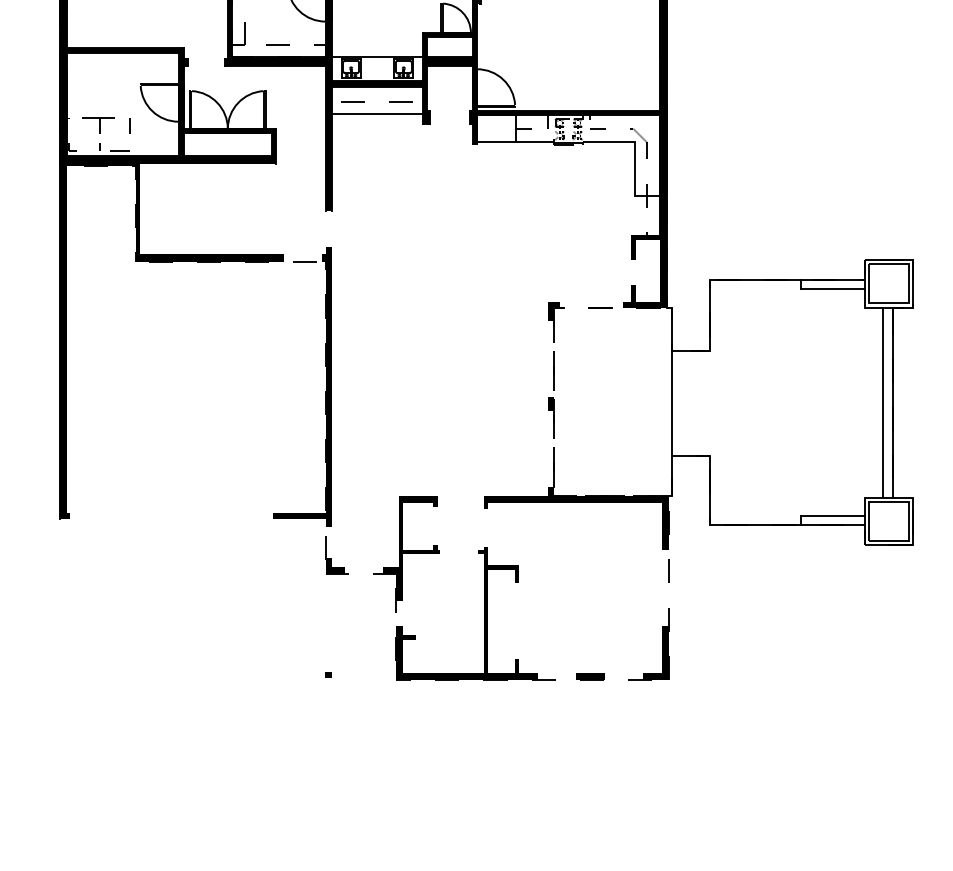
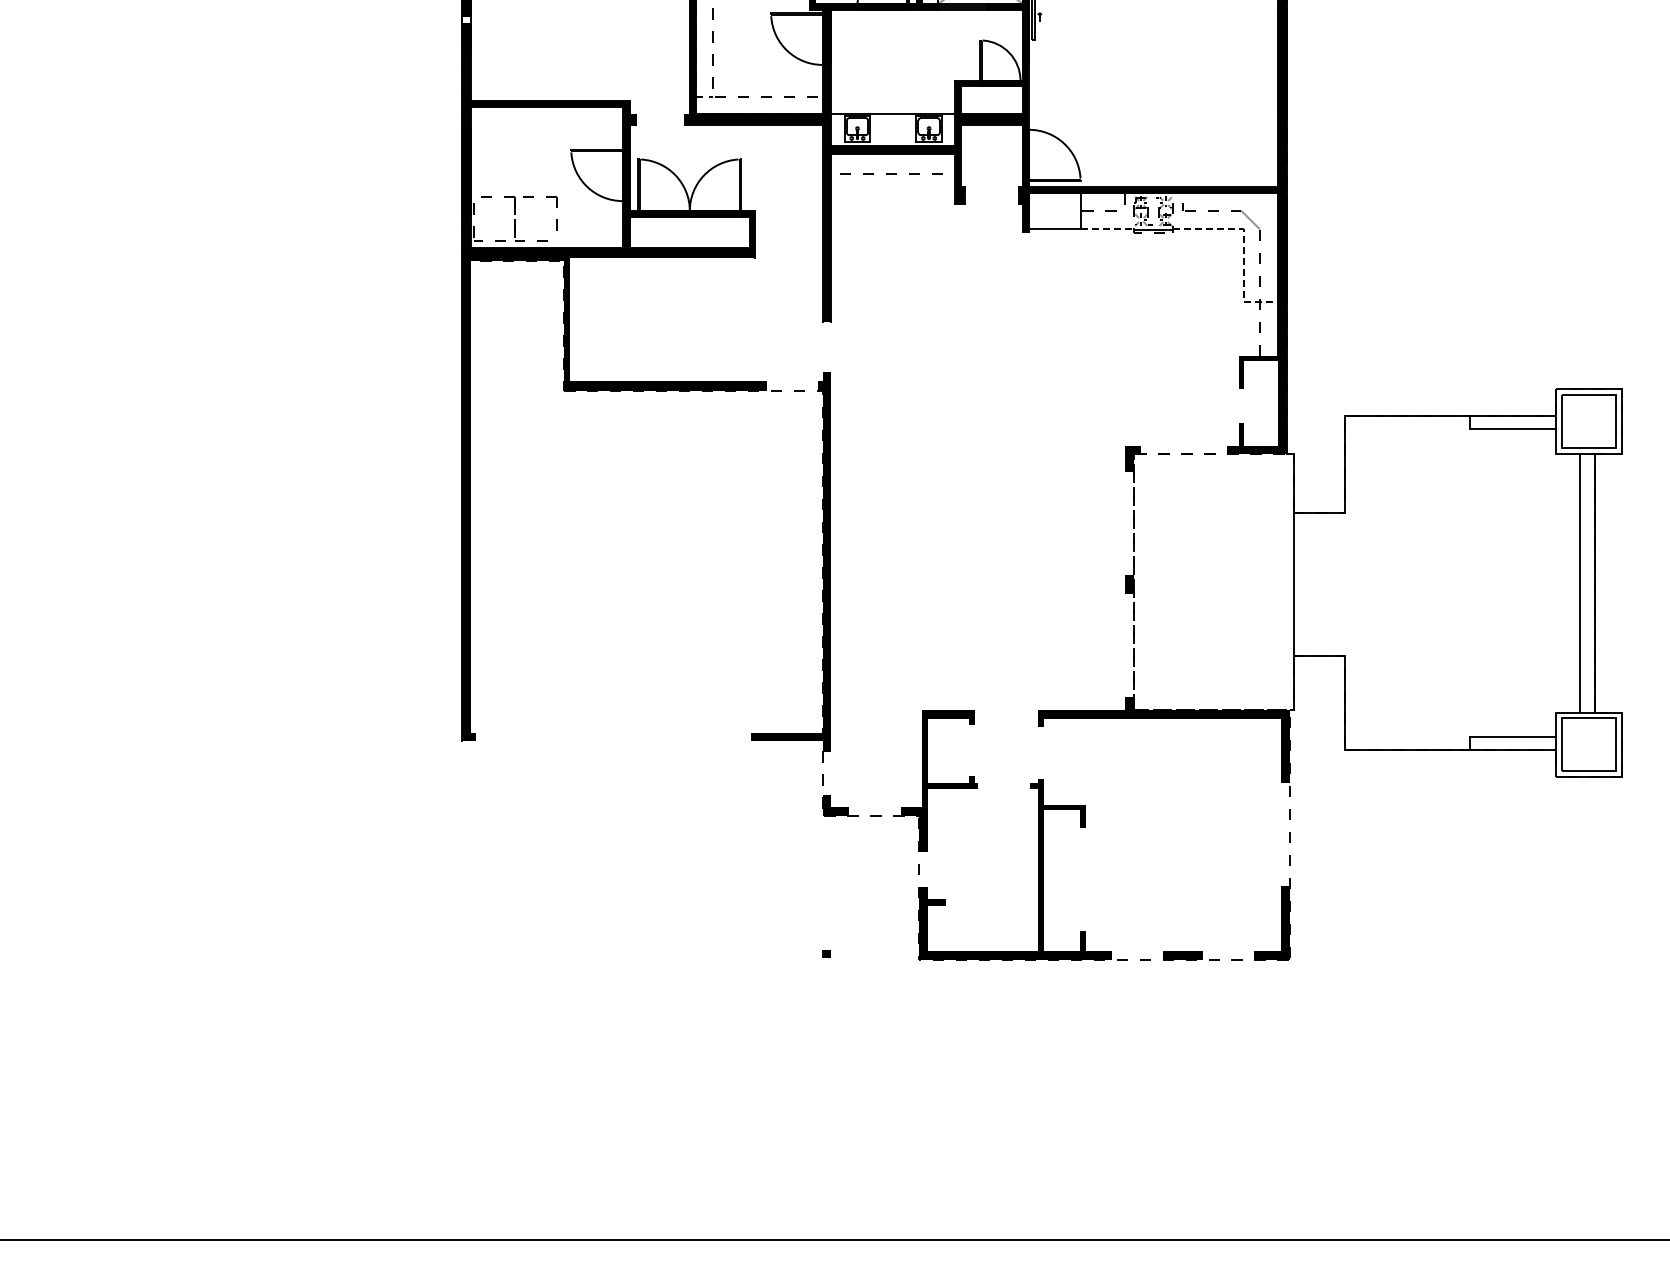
line: (377, 113) -> (893, 190), removed
line: (534, 141) -> (1107, 228), solid -> dashed
line: (634, 155) -> (1243, 247), solid -> dashed

